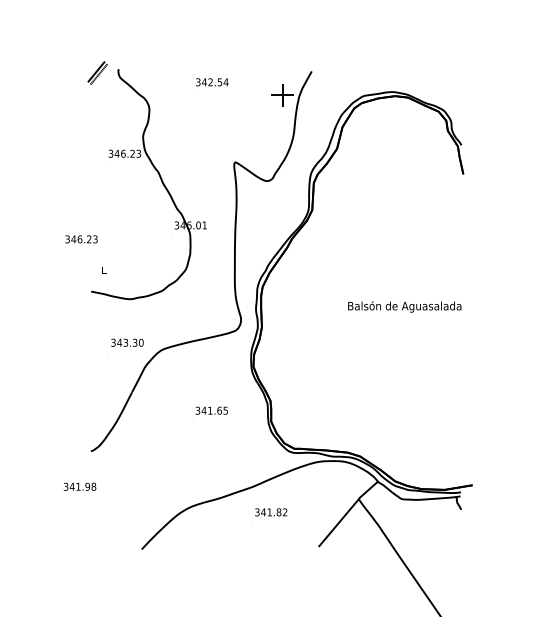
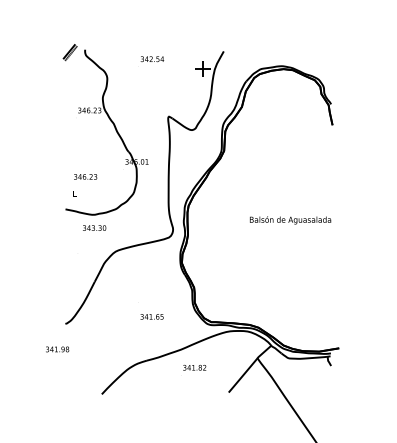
text: (81, 238) -> (85, 176), moved
text: (127, 341) -> (94, 227), moved
text: (210, 410) -> (151, 316), moved

